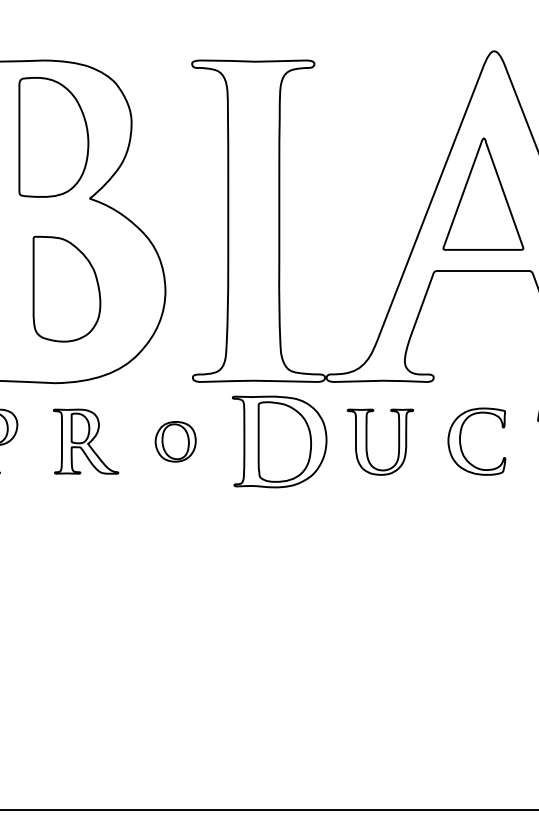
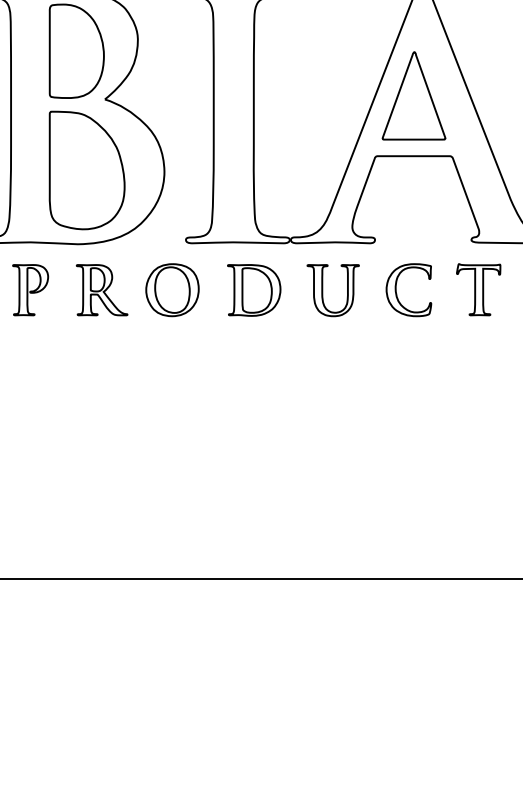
part: (66, 289) -> (86, 170), size x1.43
part: (175, 442) -> (172, 290), size x1.67
part: (280, 442) -> (254, 290), size x0.71

